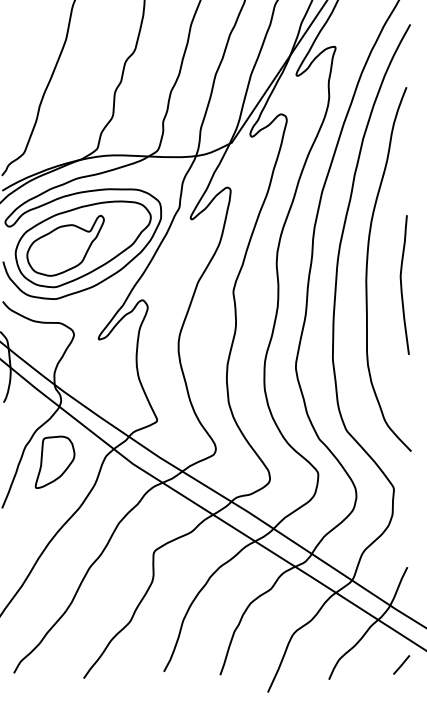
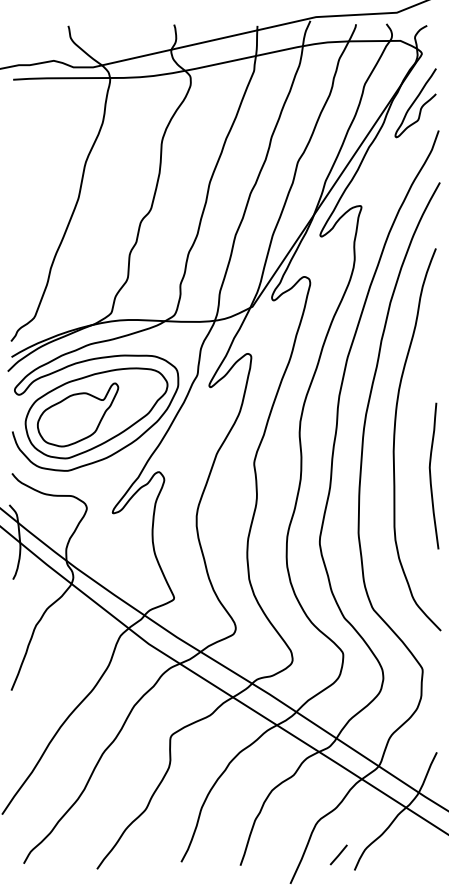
curve: (402, 284) -> (431, 475), moved
part: (54, 462) -> (66, 642), removed
line: (401, 664) -> (338, 854), moved

